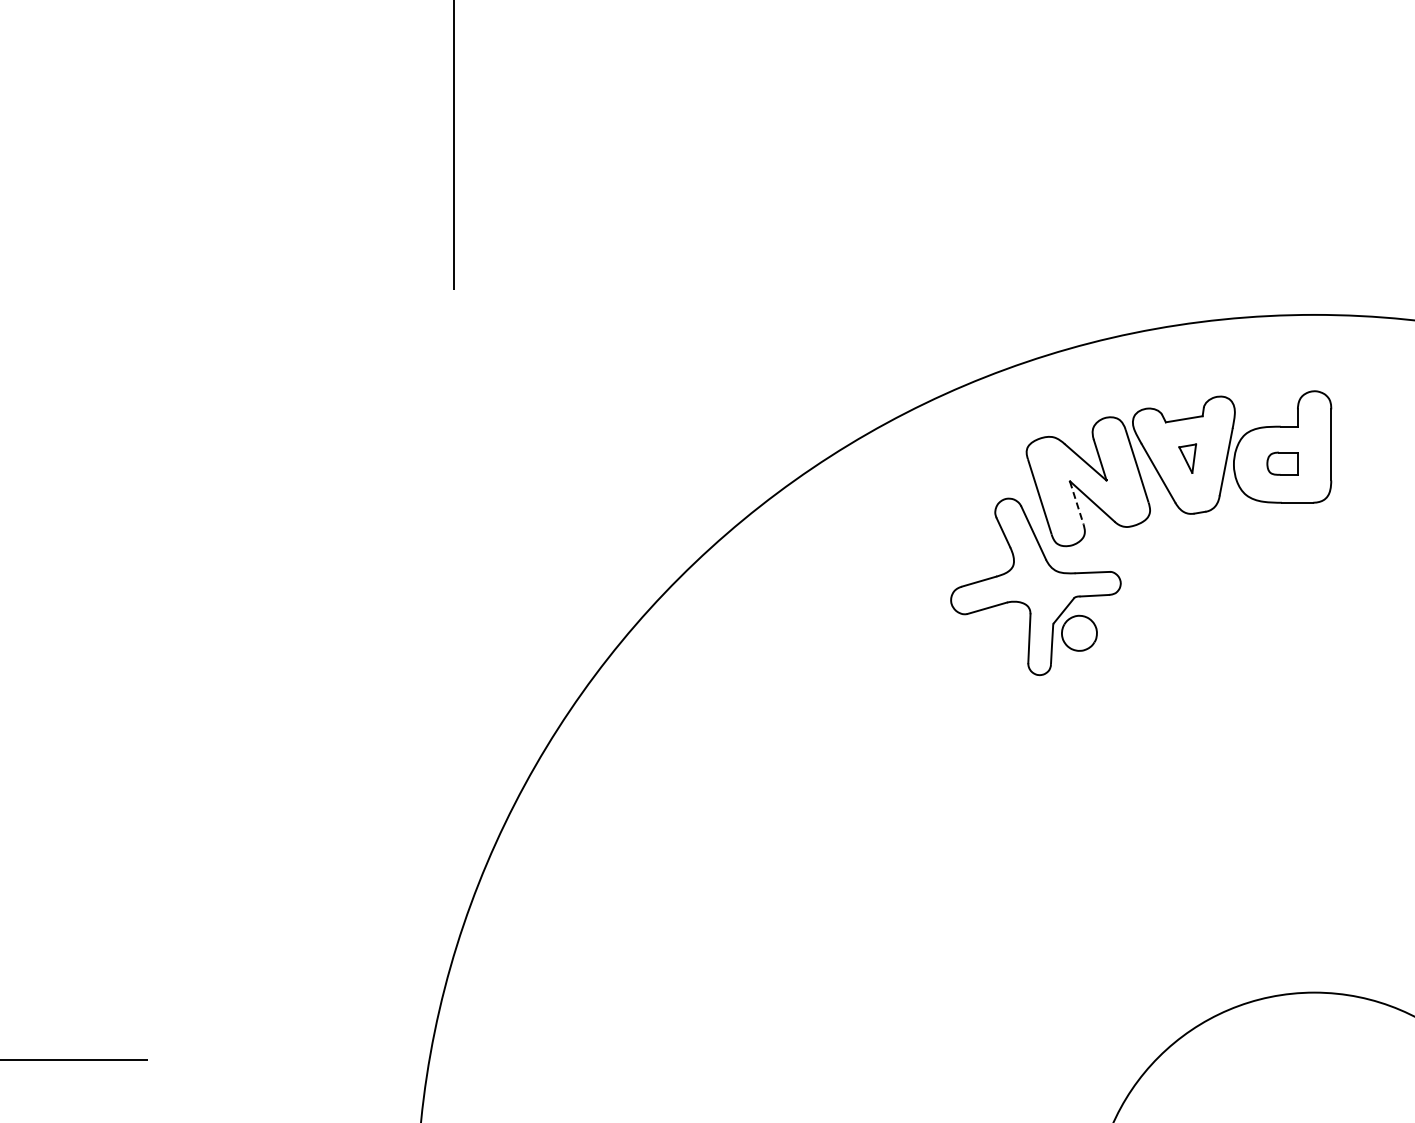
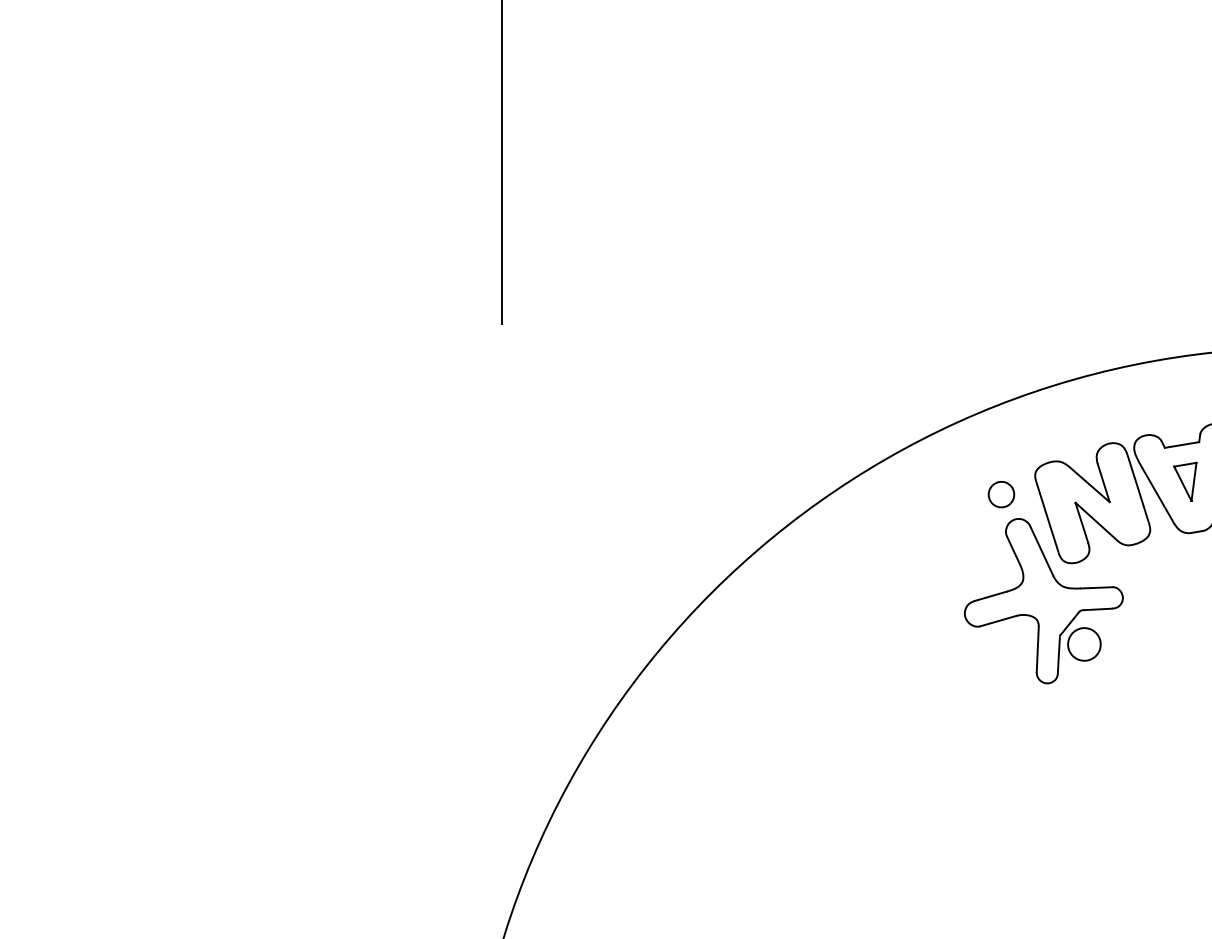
part: (1187, 458) -> (1185, 481), size x1.43
part: (989, 472) -> (1000, 494), added
line: (1076, 503) -> (1081, 523), dashed -> solid

